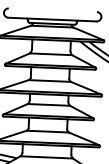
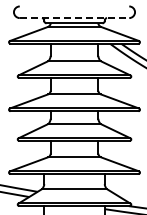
line: (52, 19) -> (74, 18), solid -> dashed

